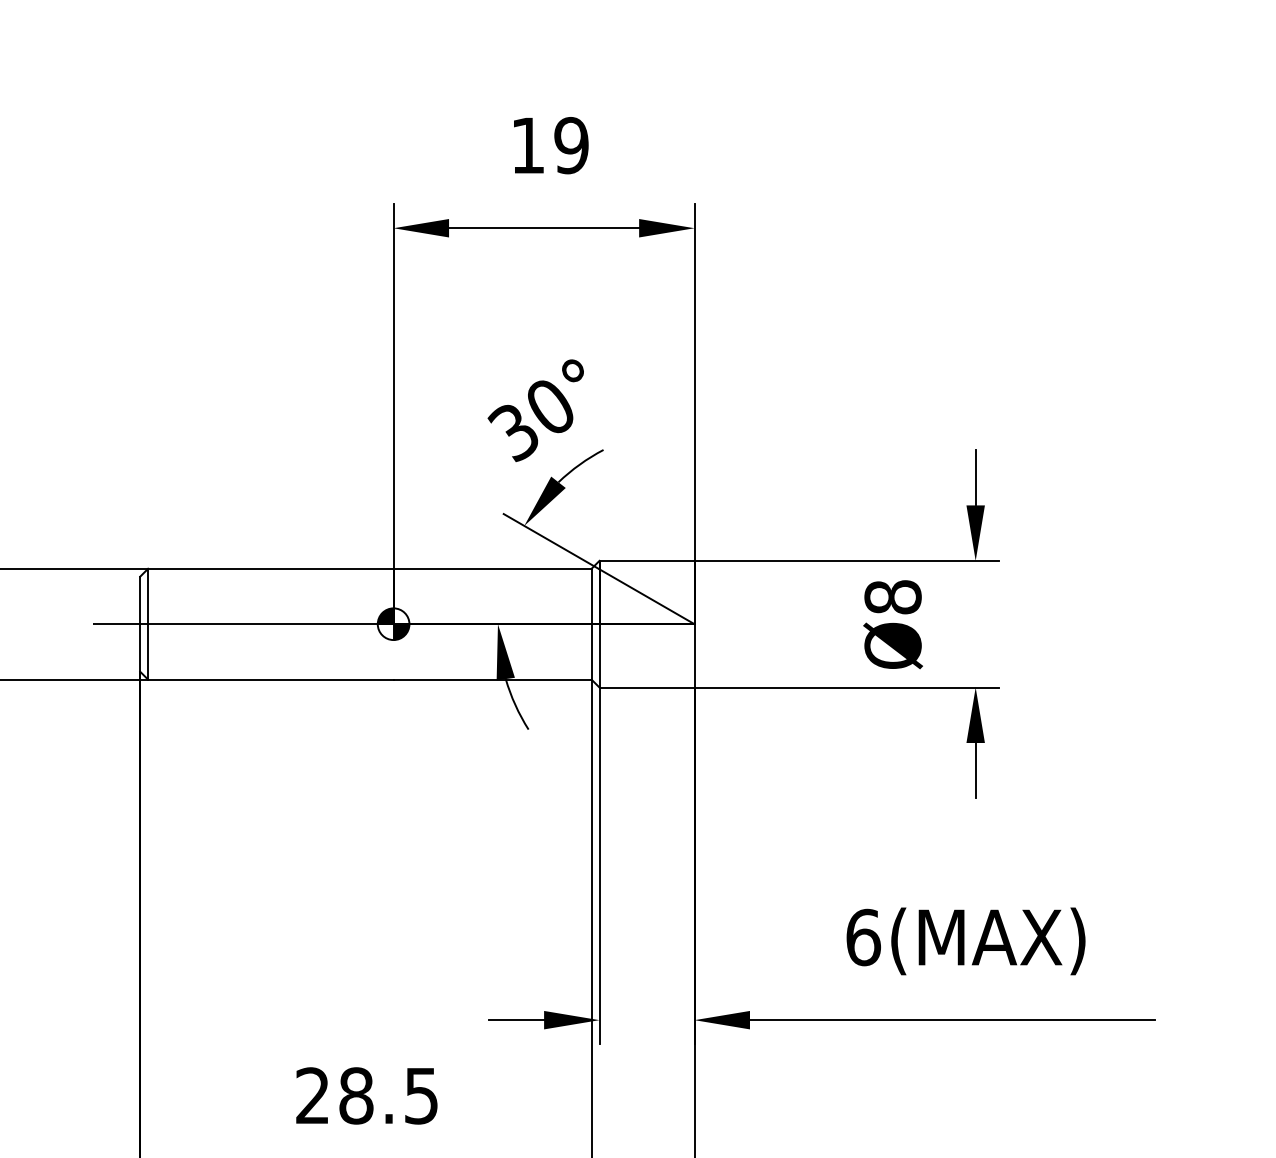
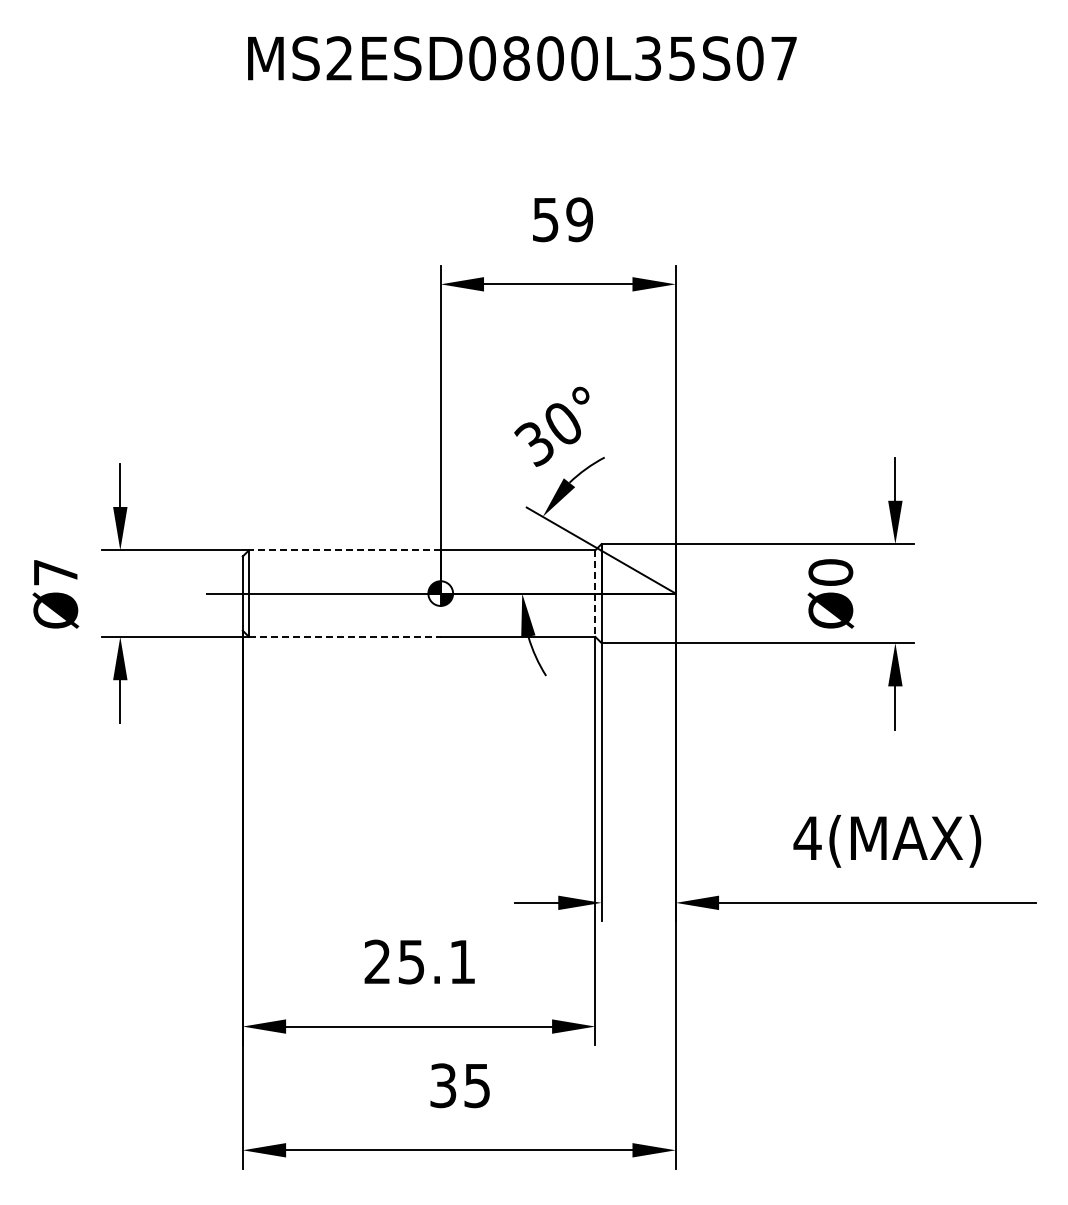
text: (527, 146) -> (545, 220), 19 -> 59
line: (270, 569) -> (344, 550), solid -> dashed
text: (892, 597) -> (830, 572), Ø8 -> Ø0
line: (591, 625) -> (595, 594), solid -> dashed
line: (270, 679) -> (344, 636), solid -> dashed
text: (863, 937) -> (807, 838), 6(MAX) -> 4(MAX)
text: (388, 1095) -> (436, 961), 28.5 -> 25.1

